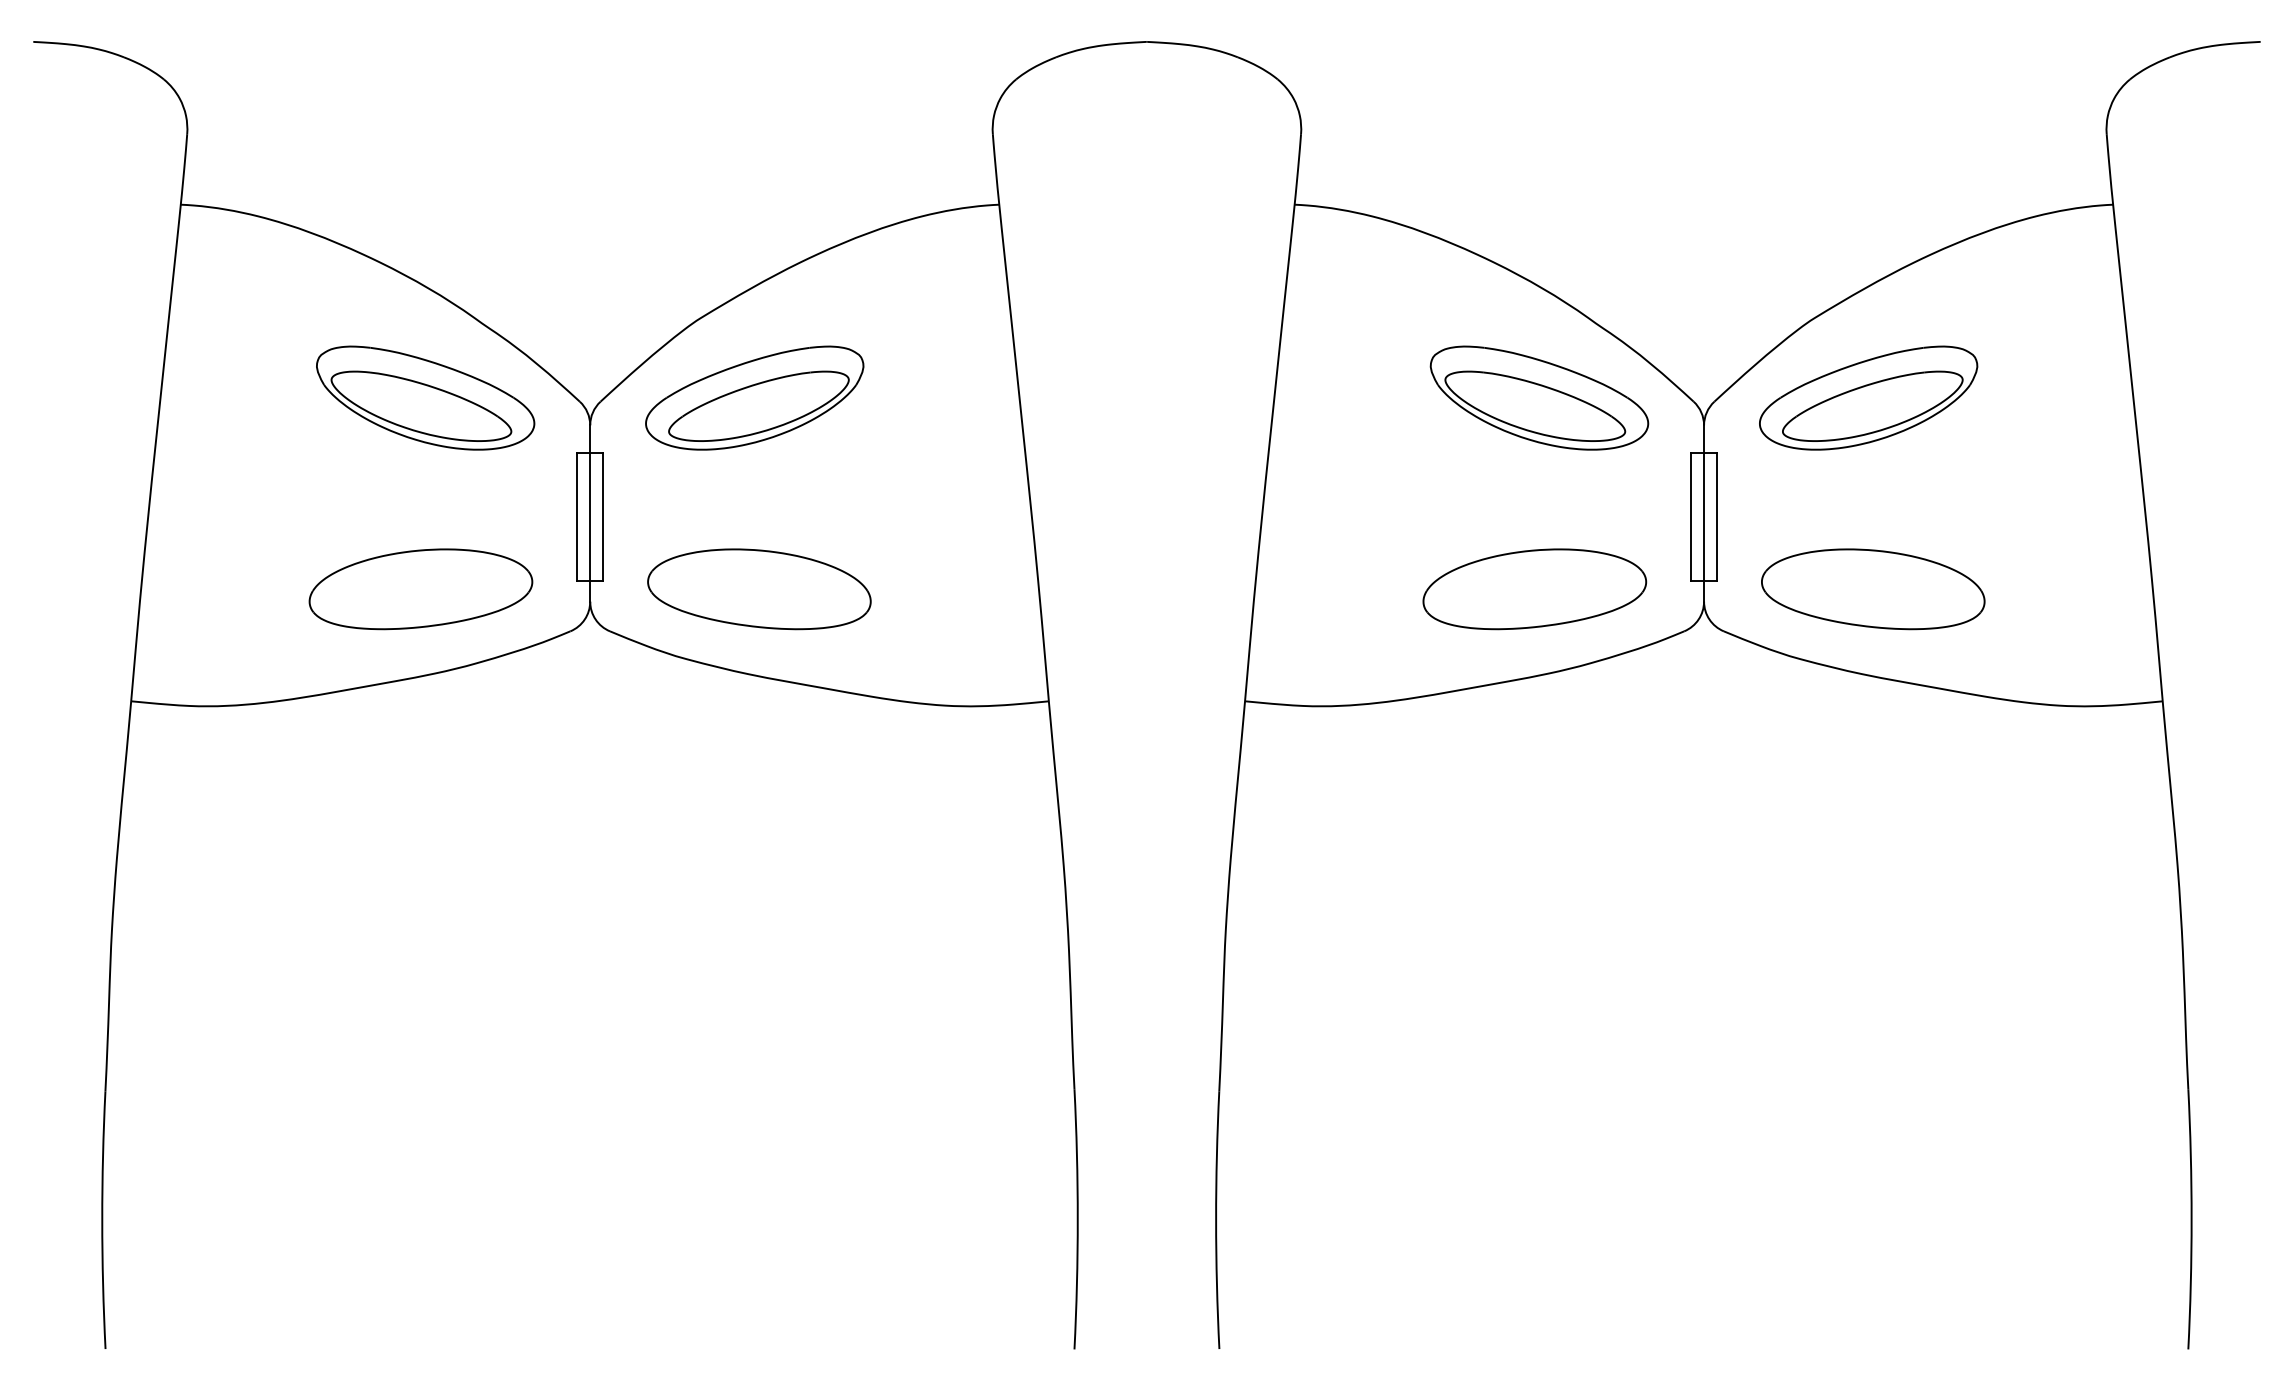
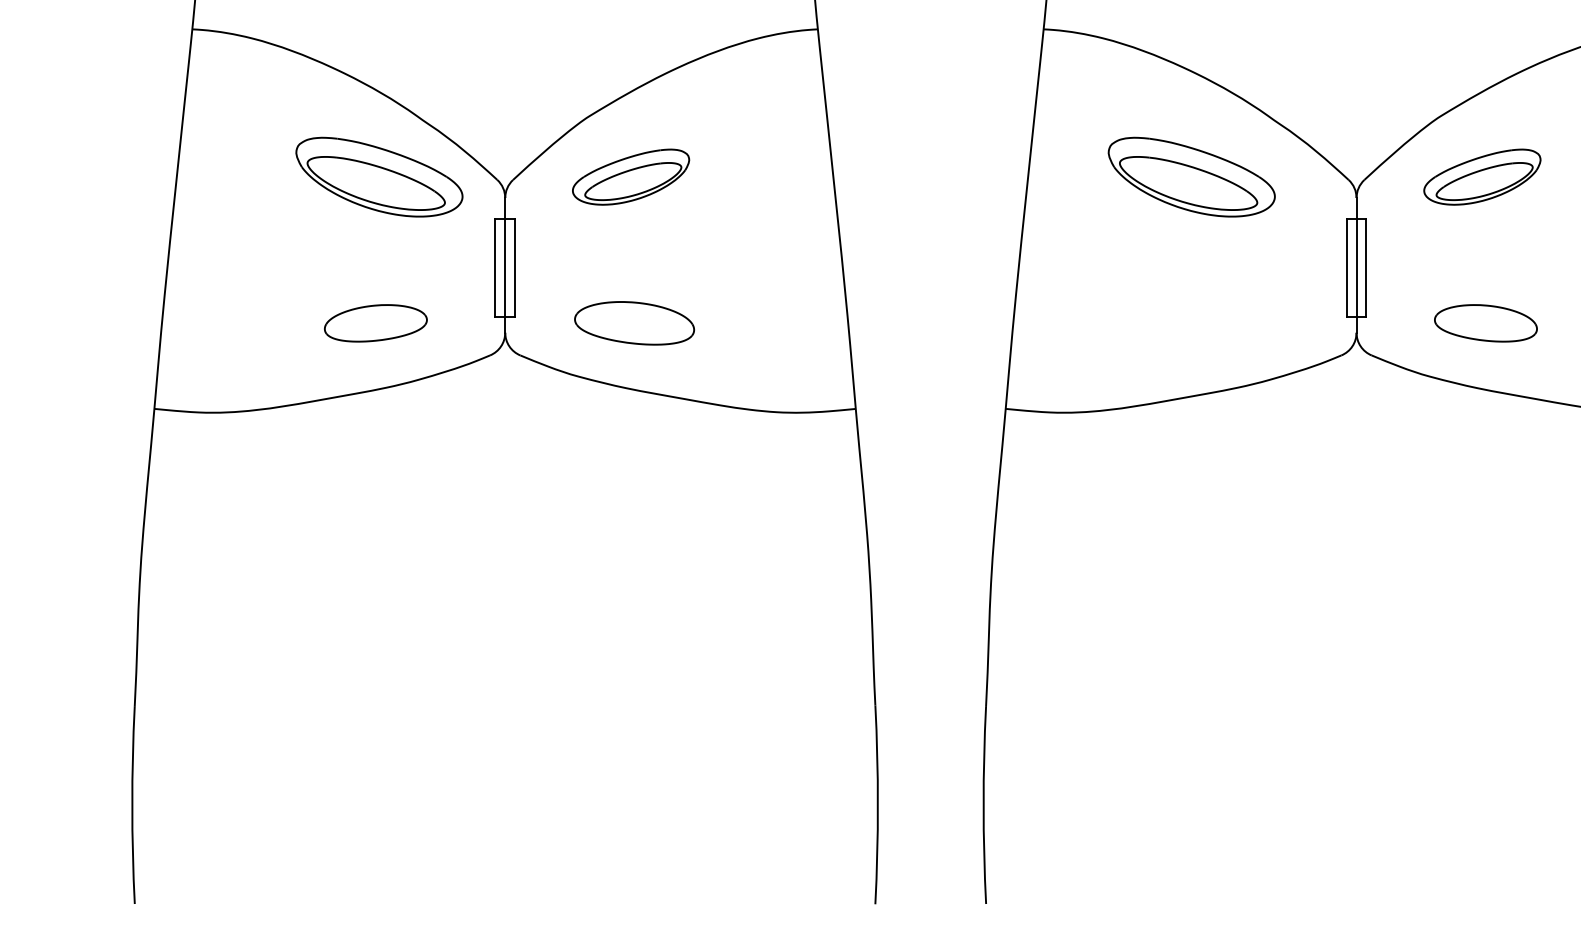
part: (754, 397) -> (630, 176), size x0.7
part: (1539, 397) -> (1191, 176), moved
part: (1868, 397) -> (1482, 176), size x0.7
part: (420, 589) -> (375, 323), size x0.6
part: (759, 589) -> (634, 323), size x0.7
part: (1534, 589) -> (1226, 323), removed
part: (1873, 589) -> (1486, 323), size x0.6

